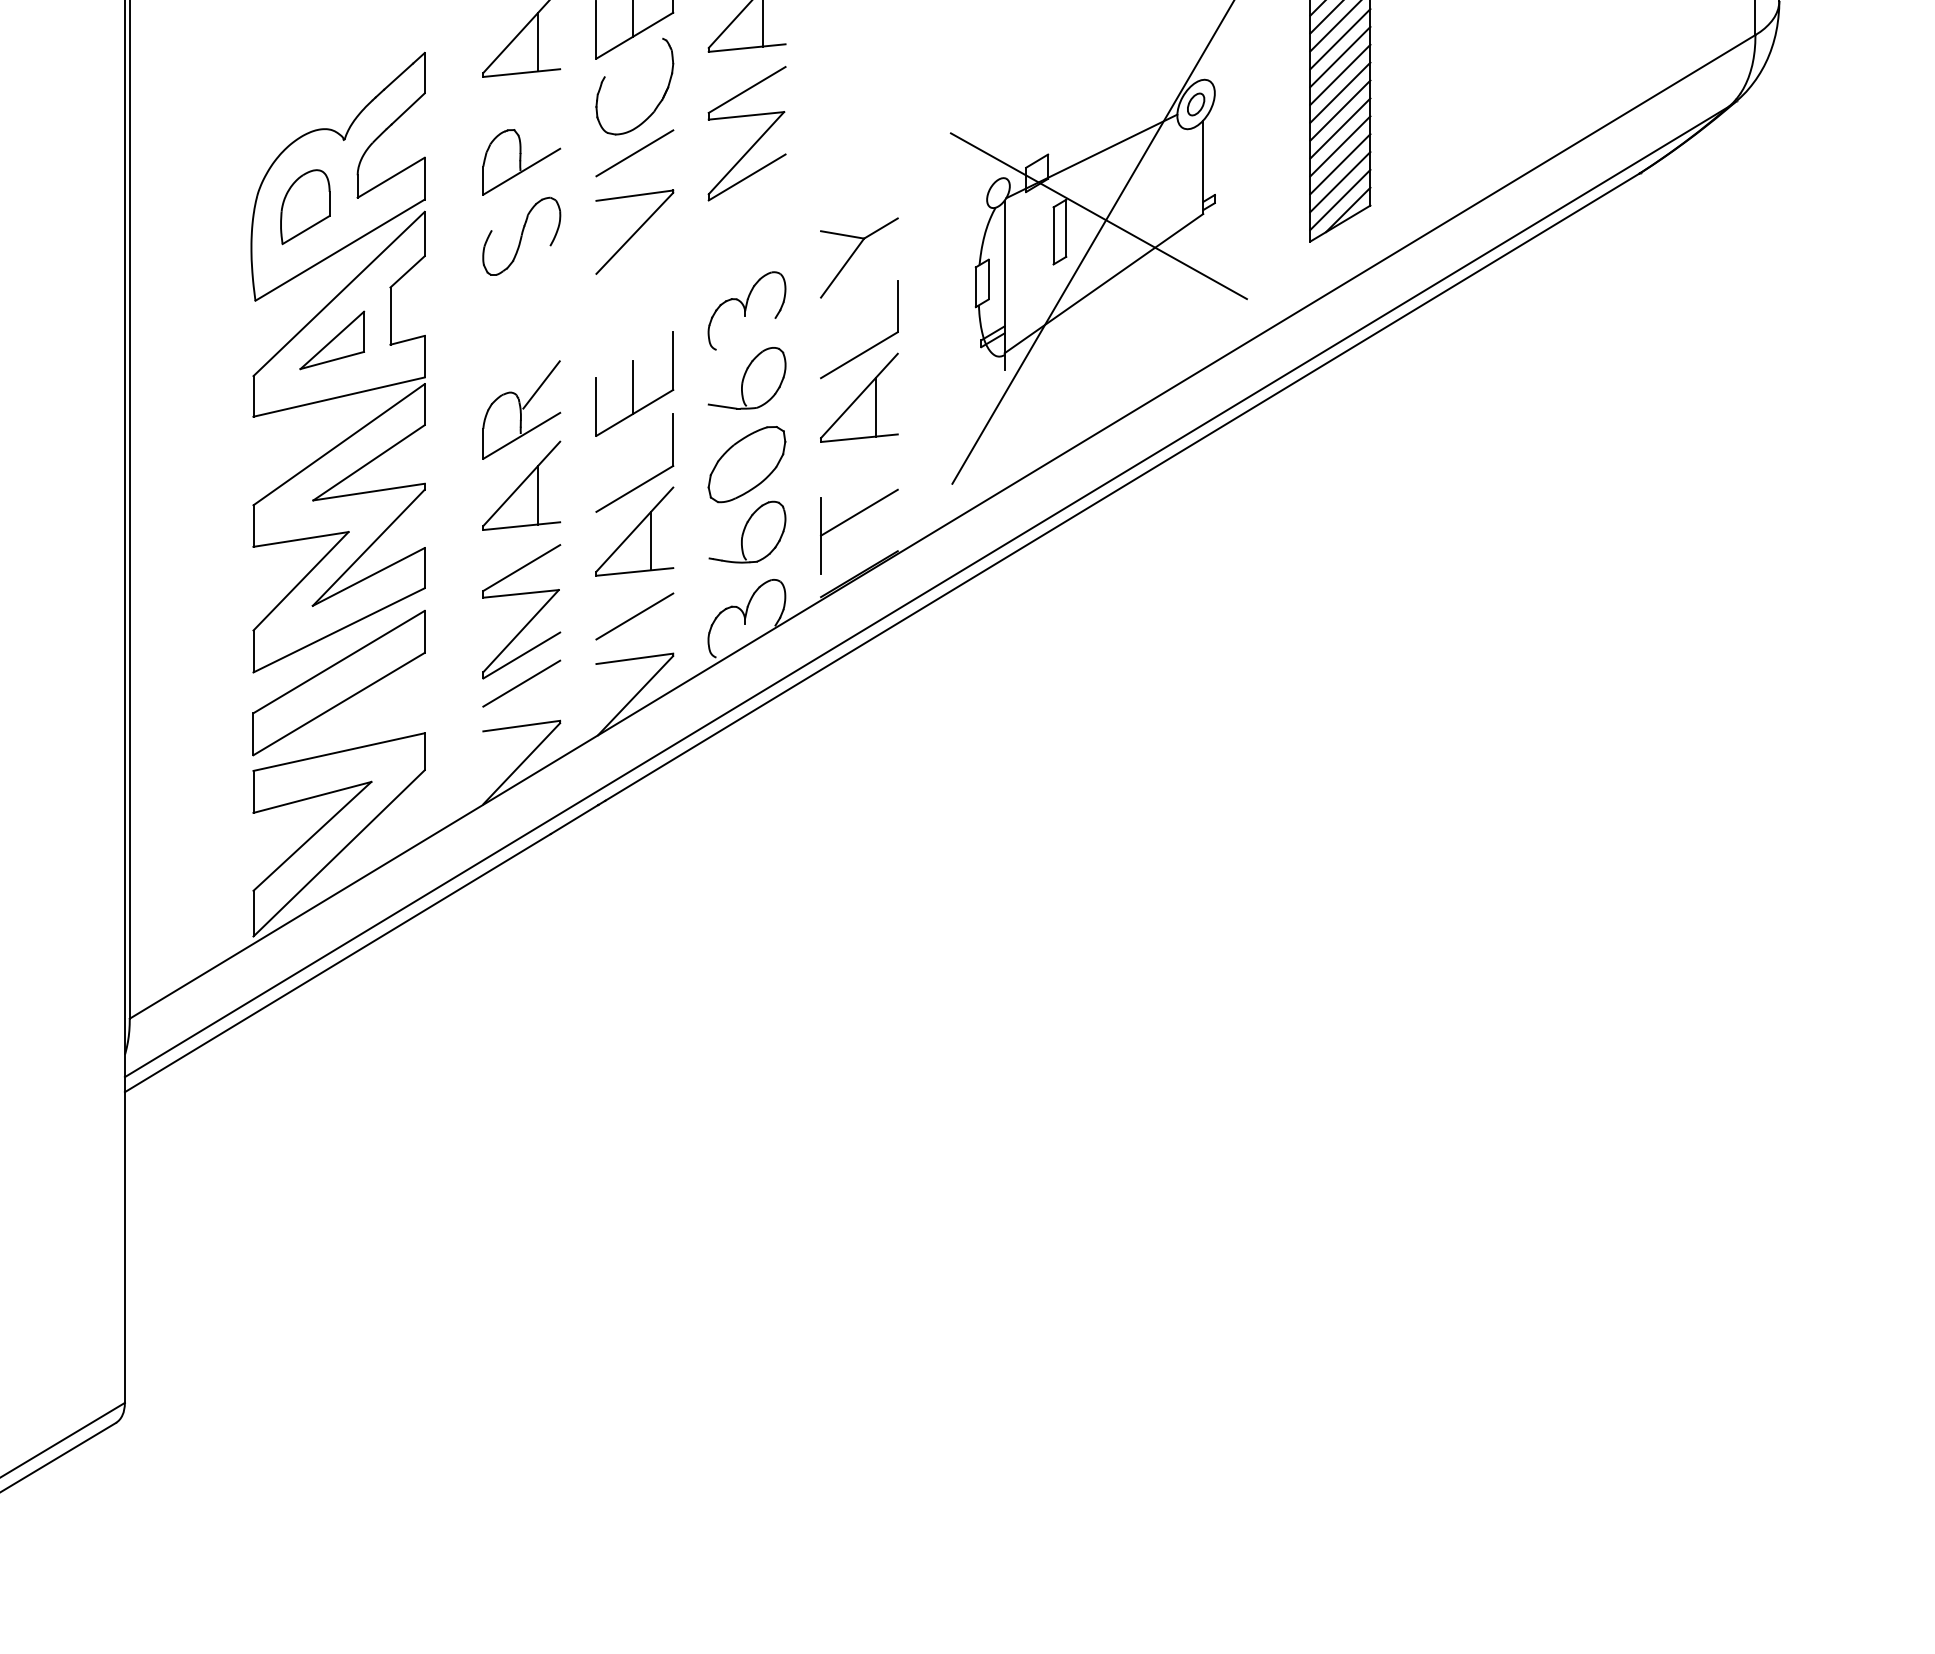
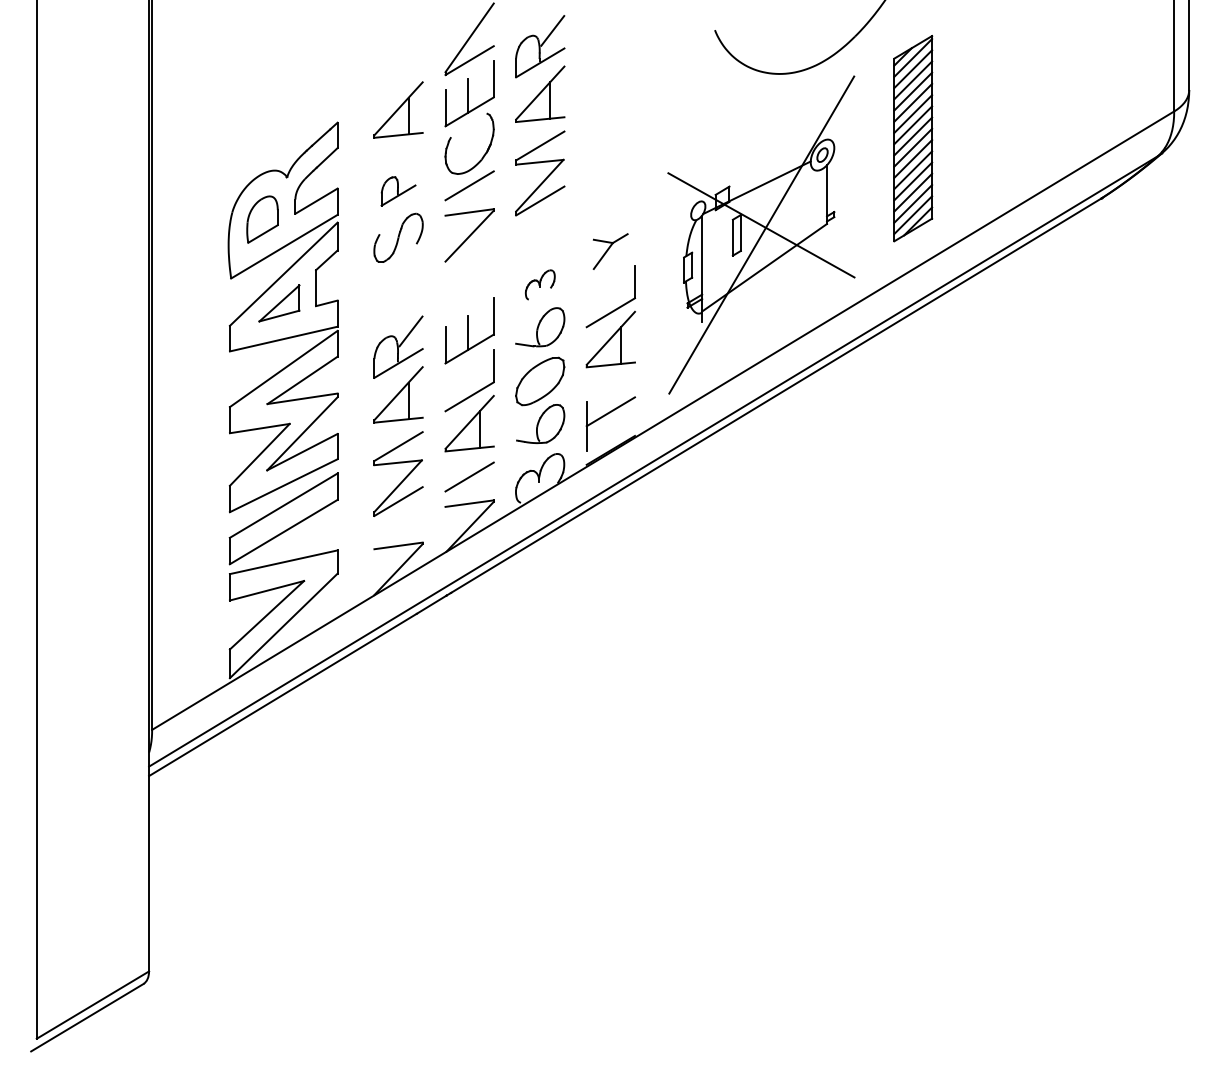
part: (521, 162) -> (398, 191), size x0.7
part: (858, 257) -> (610, 251), size x0.7
part: (747, 310) -> (540, 284), size x0.6
line: (521, 682) -> (398, 518), removed

